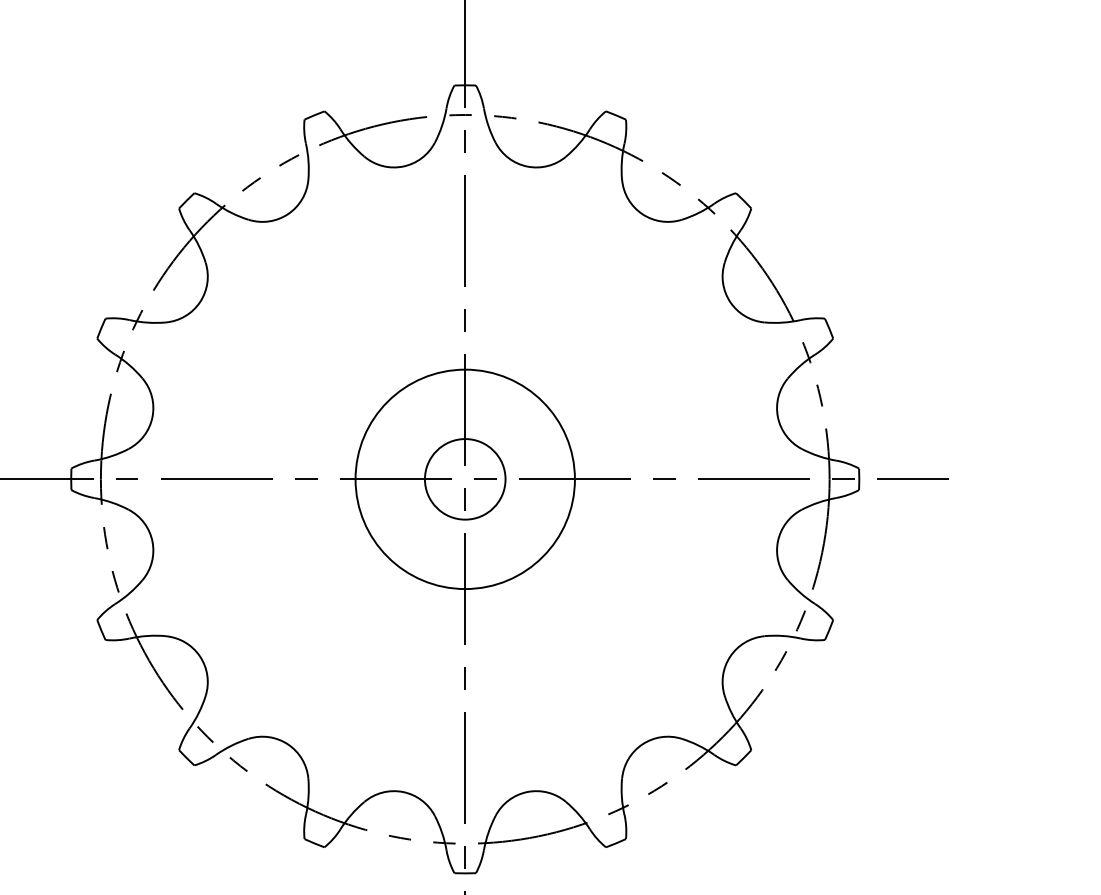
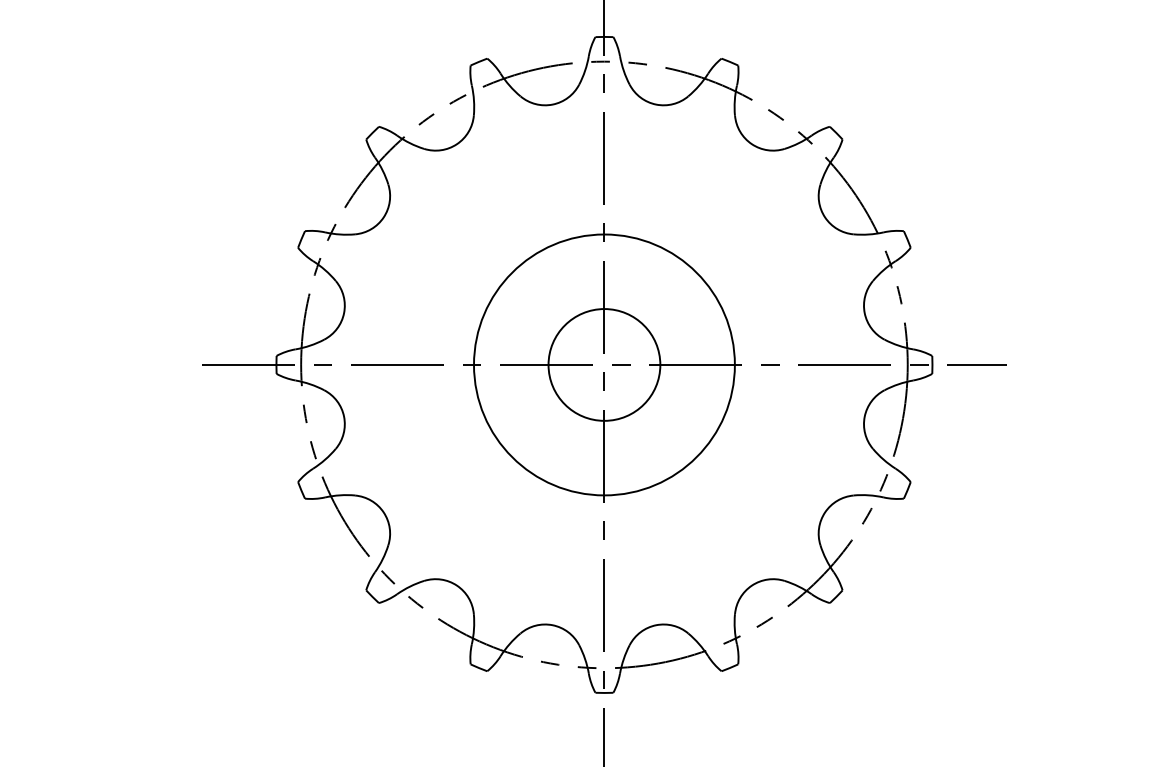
circle: (465, 478) -> (604, 364), size x1.43
circle: (465, 478) -> (604, 364), size x1.67

